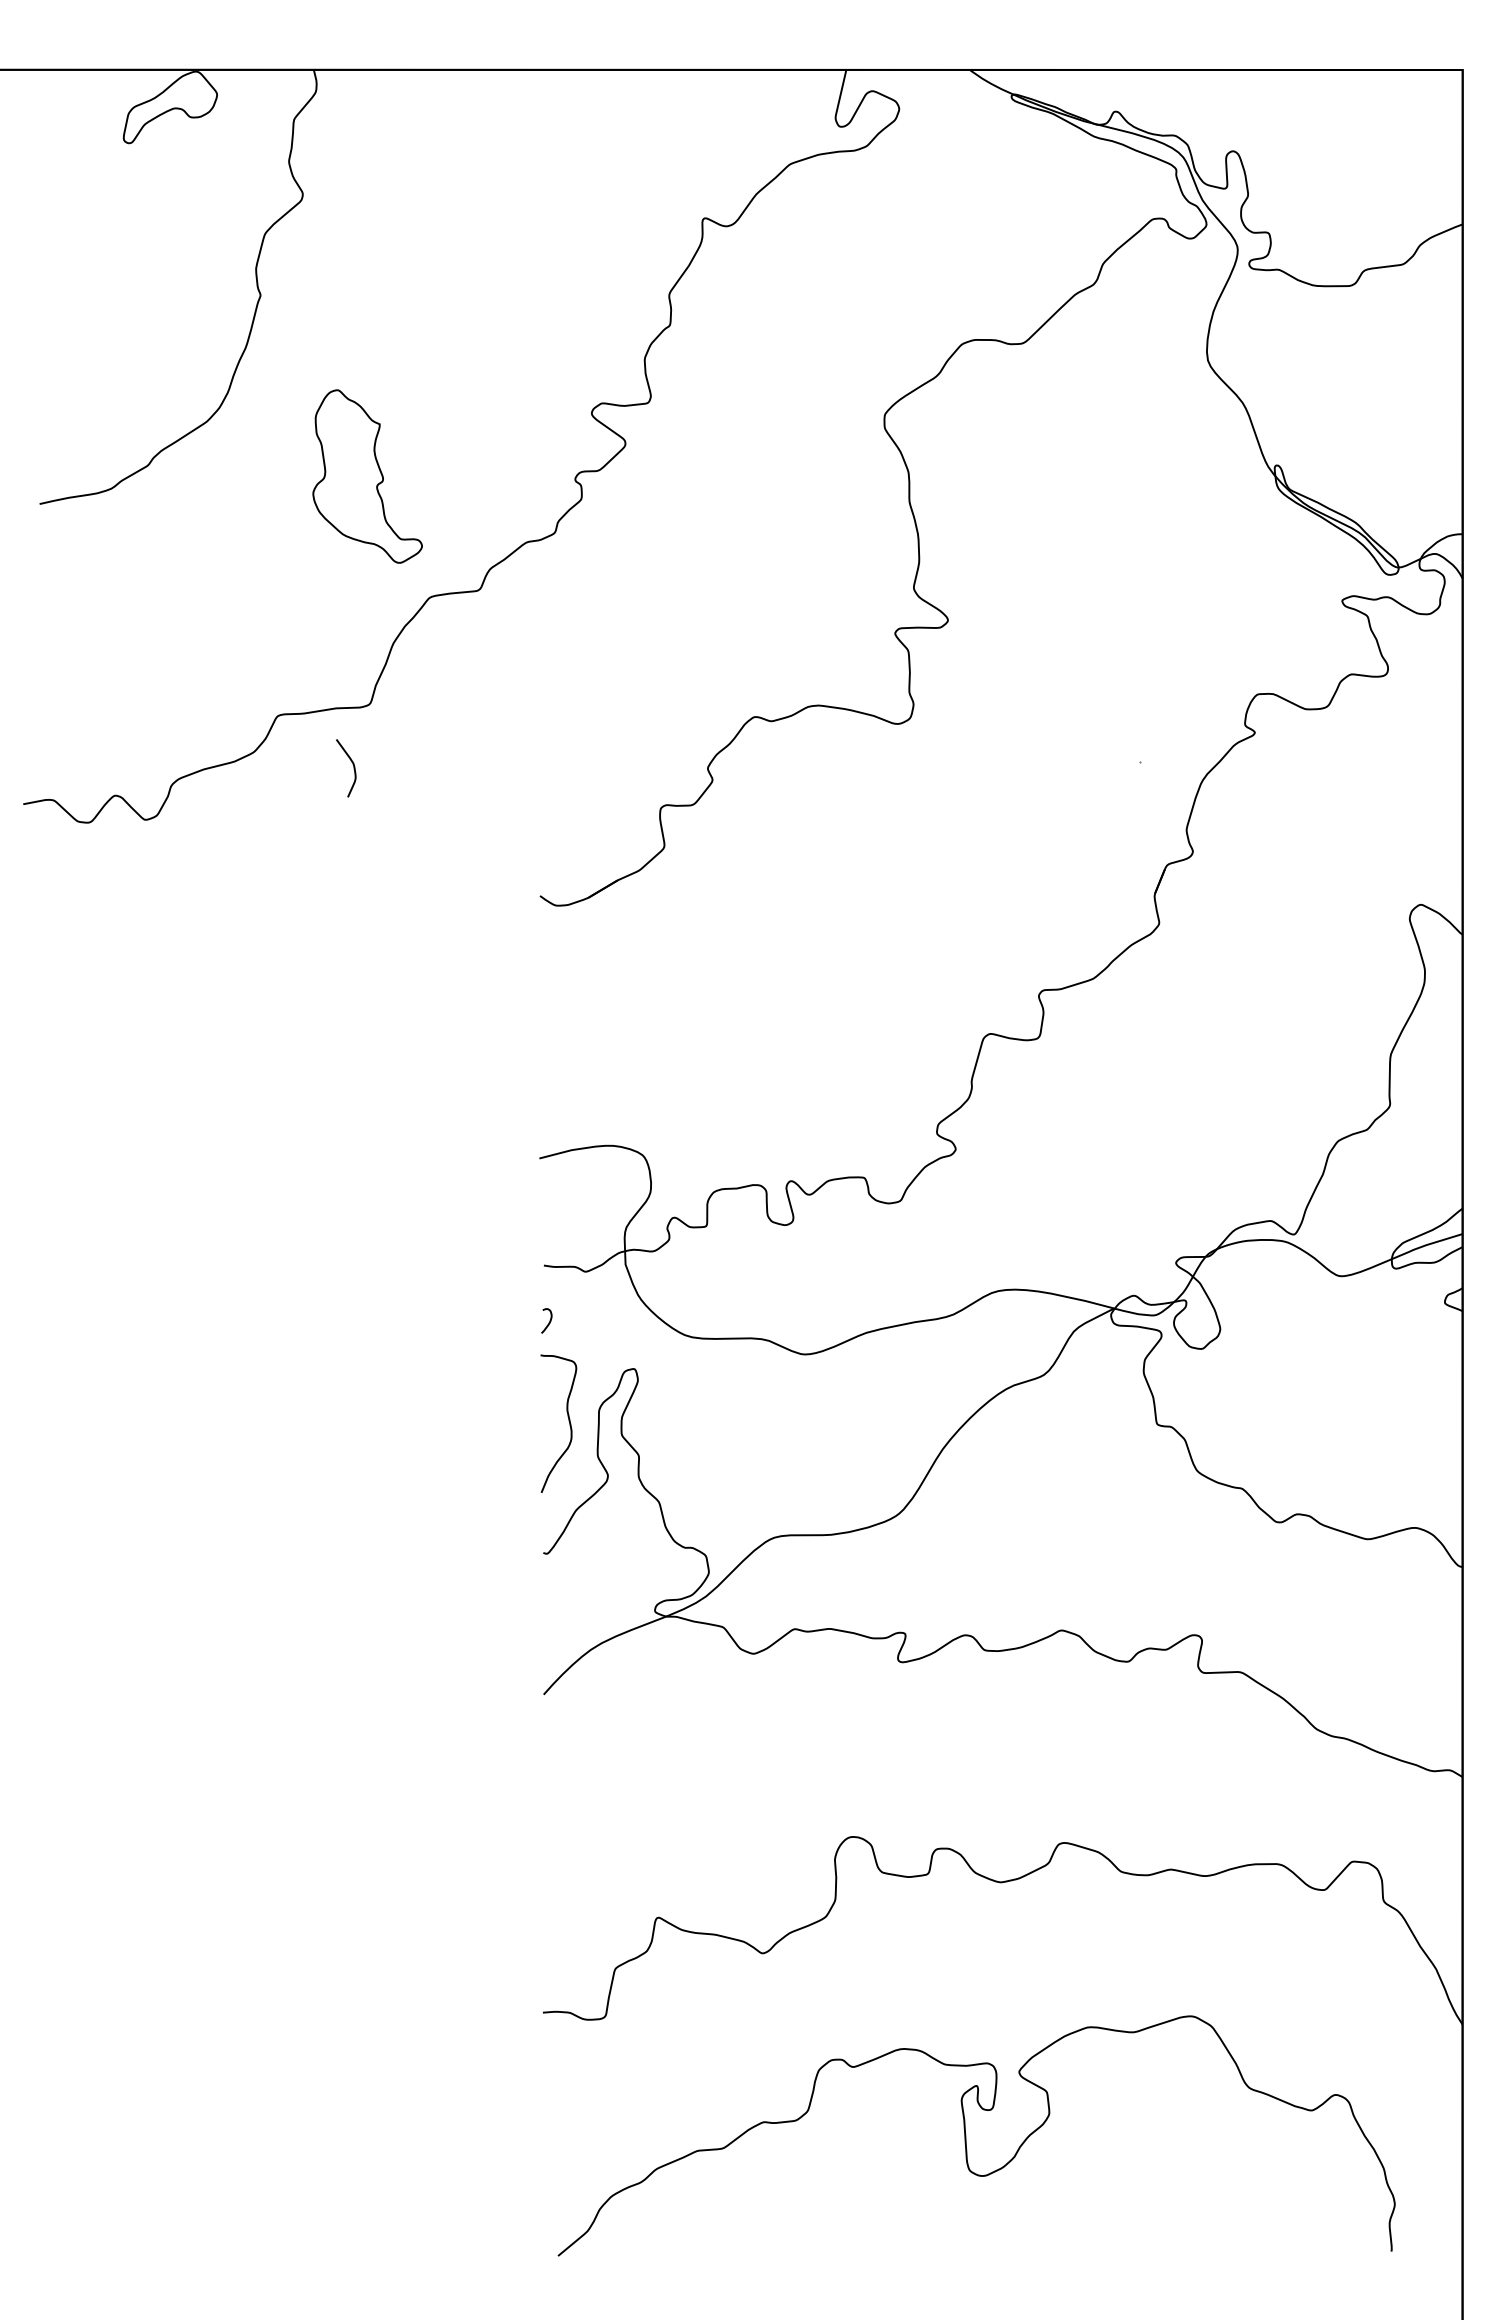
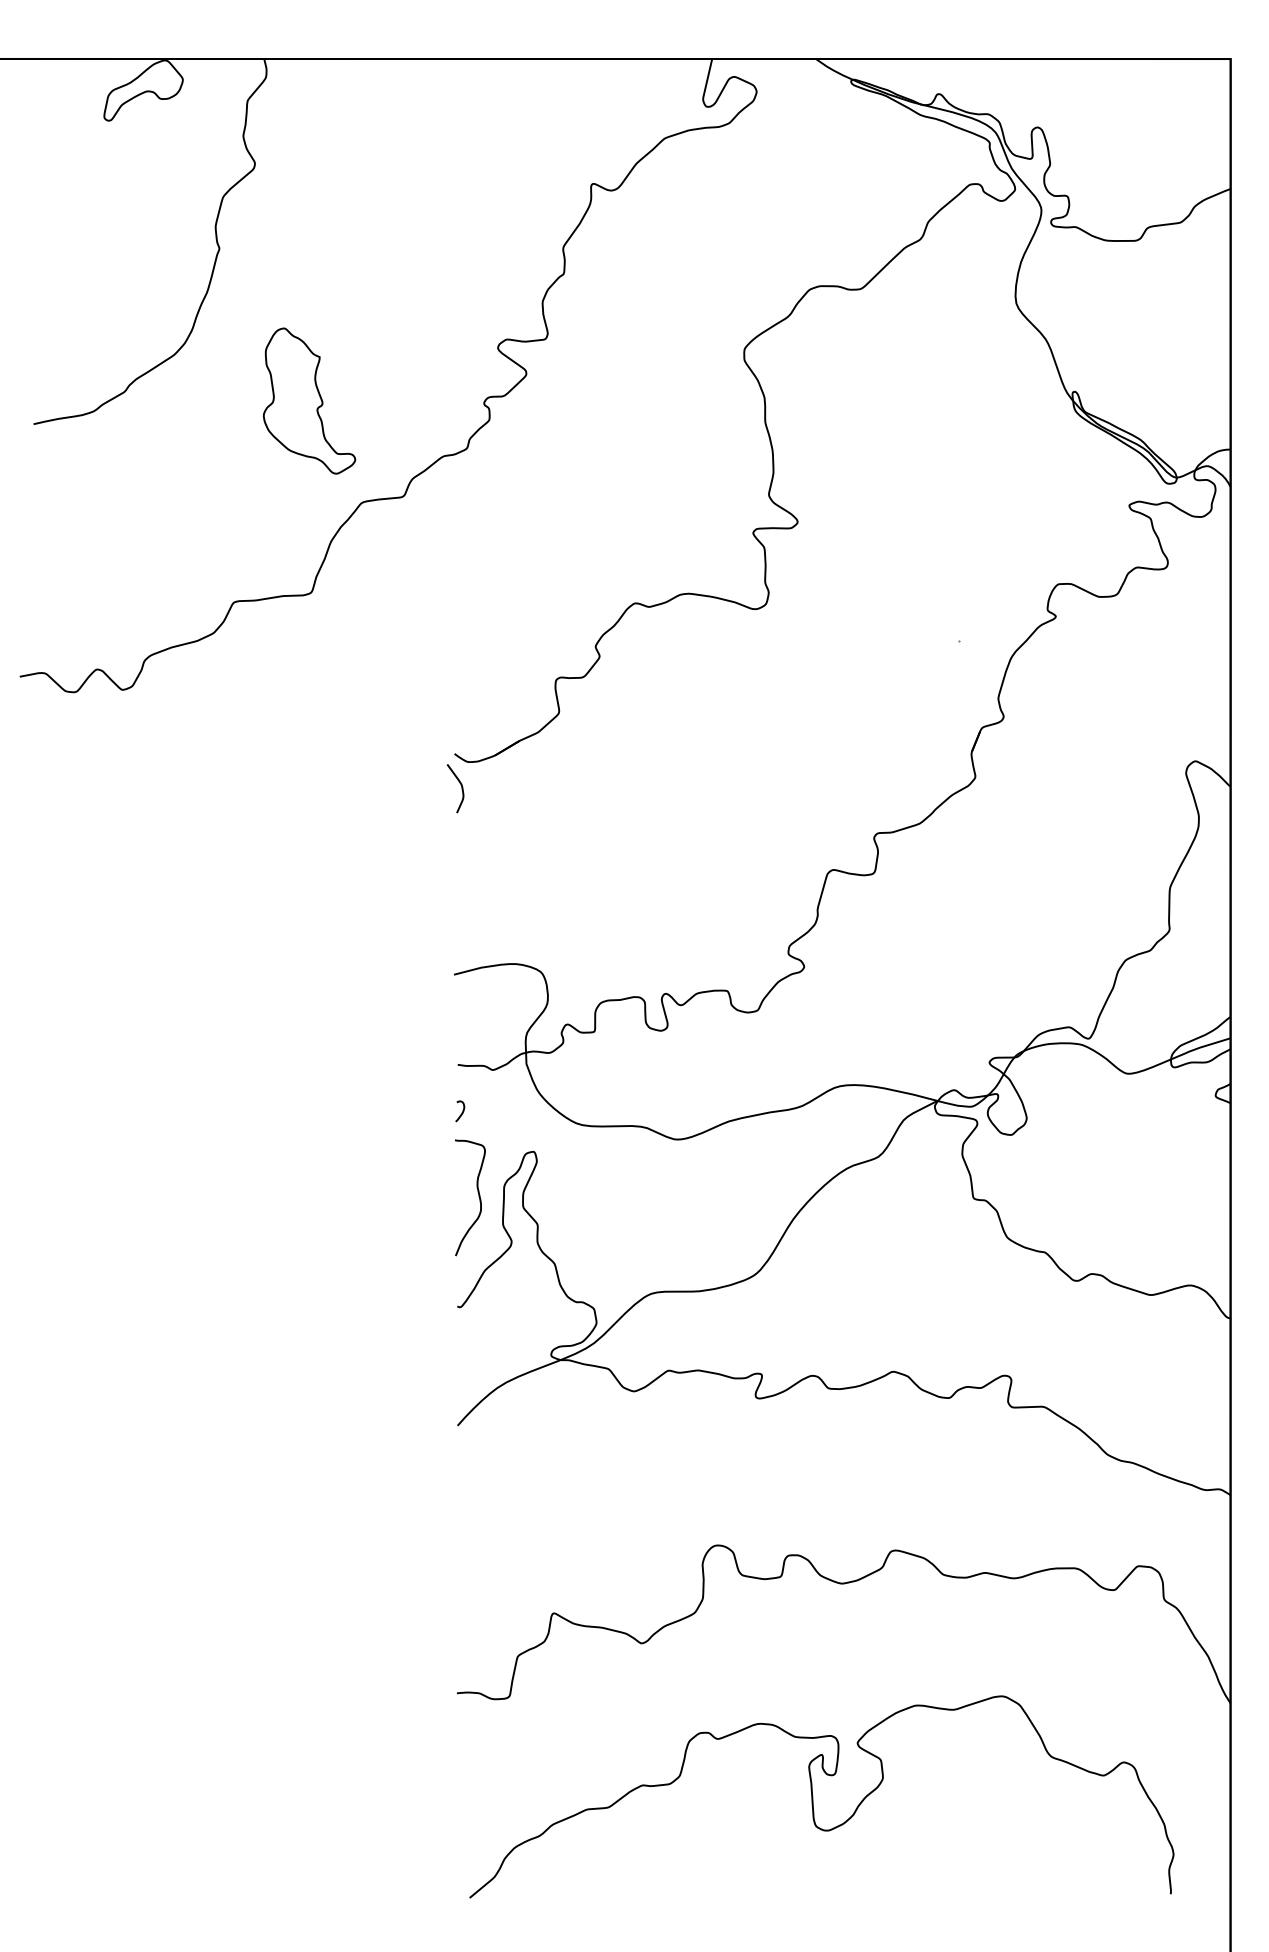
curve: (353, 768) -> (461, 788), moved

